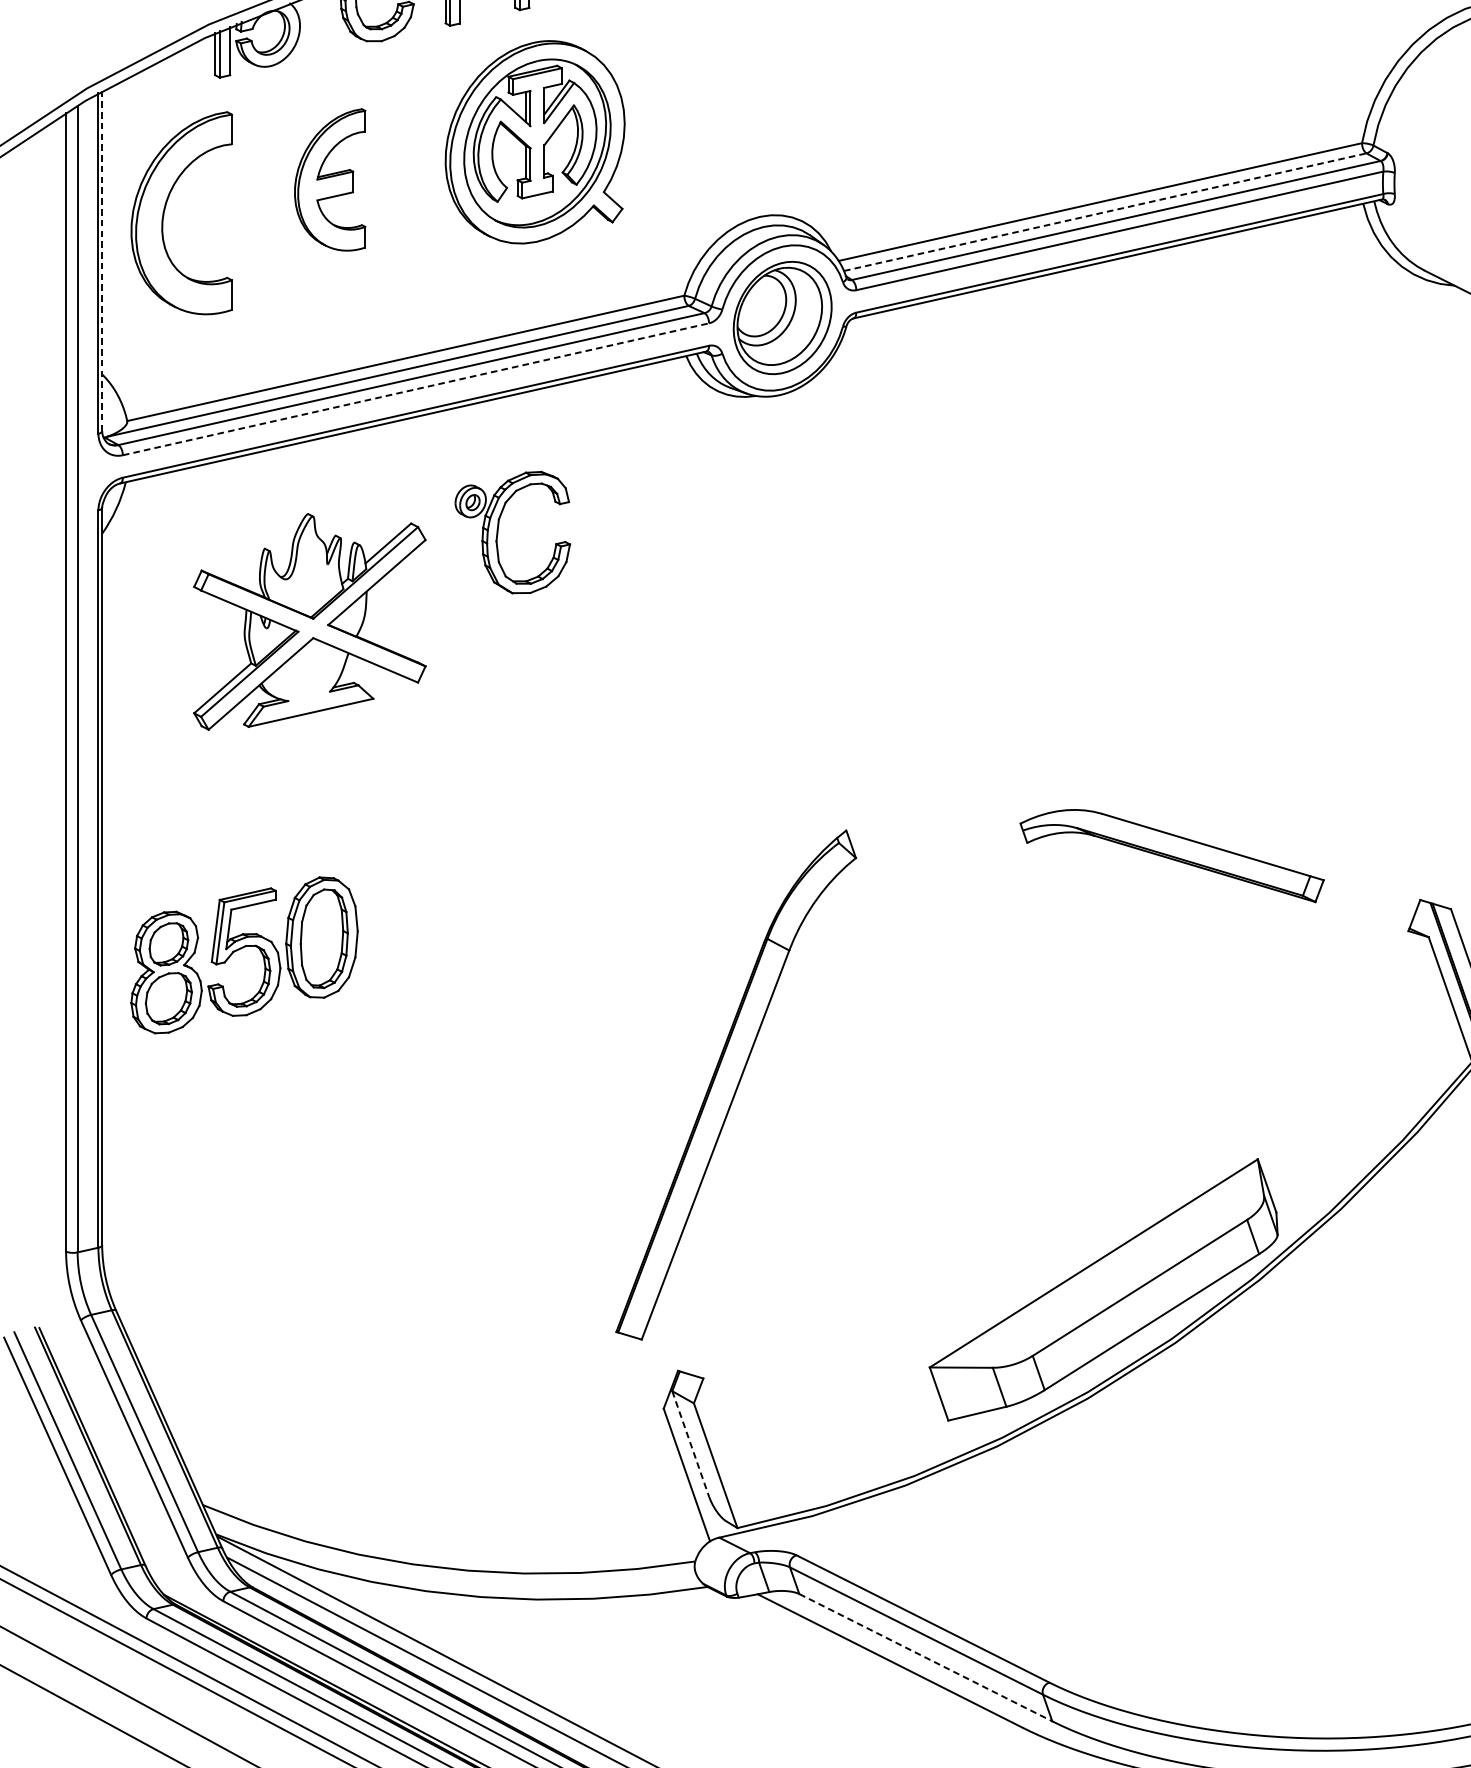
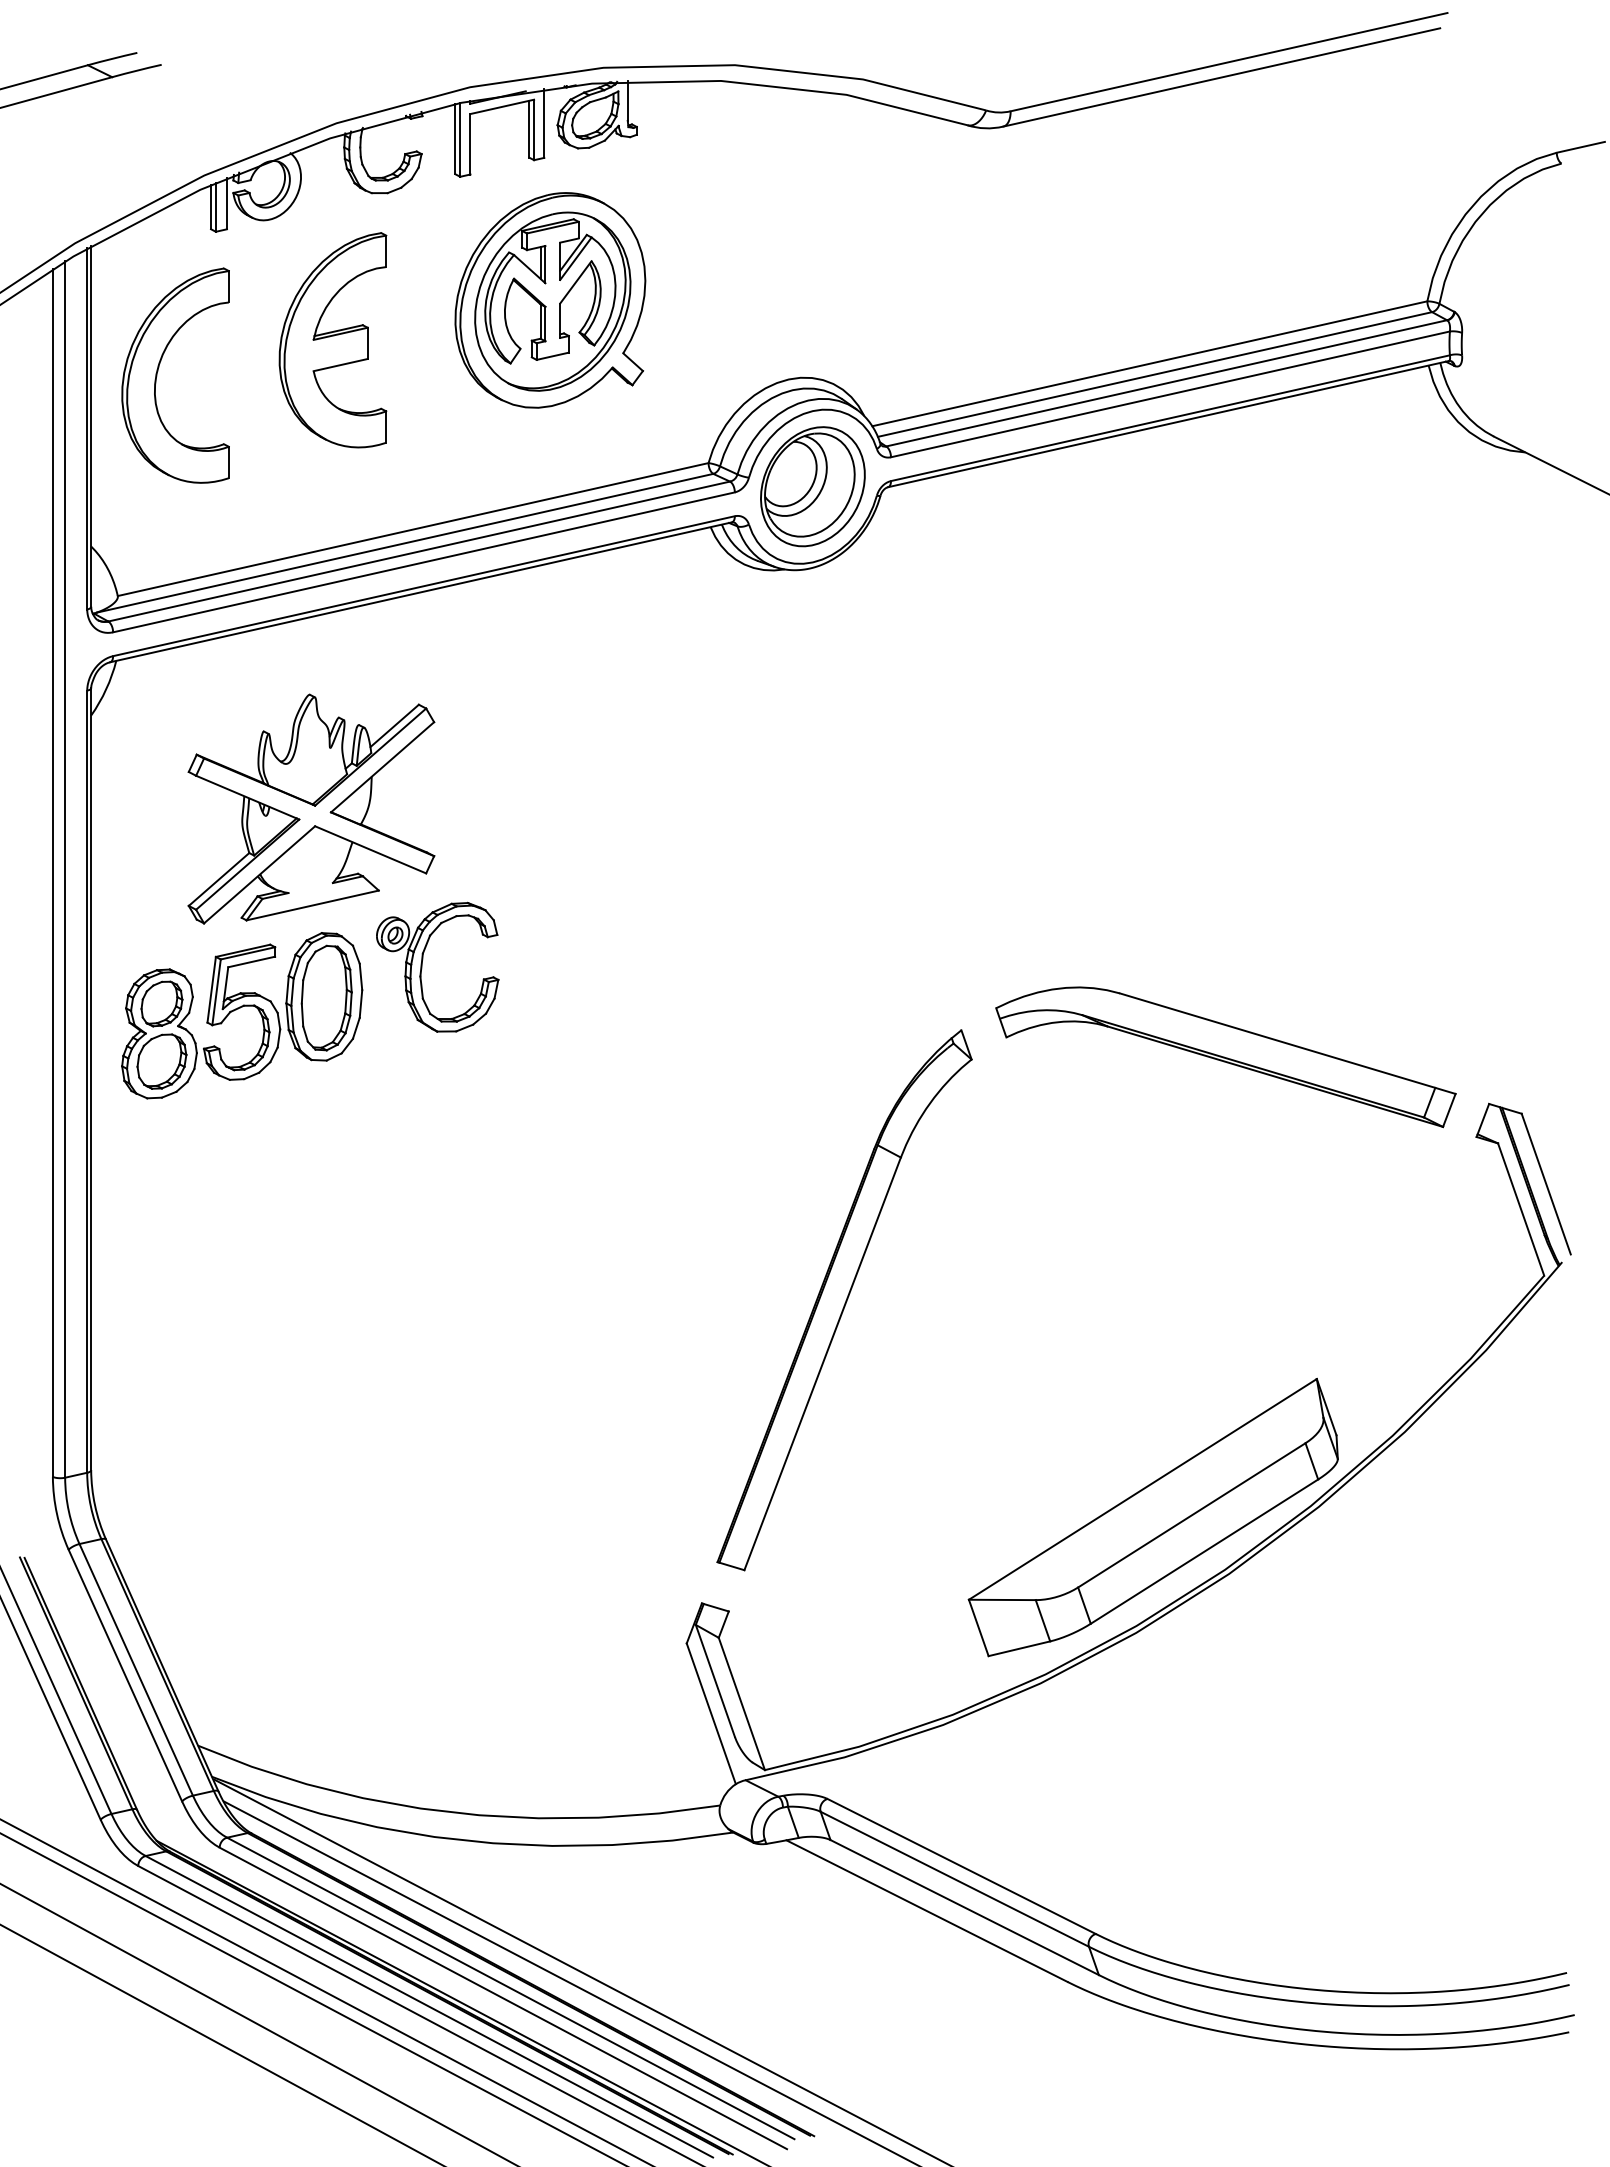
part: (329, 180) -> (332, 340), size x1.43
line: (1105, 212) -> (1155, 374), dashed -> solid
line: (102, 260) -> (91, 425), dashed -> solid
line: (415, 389) -> (423, 562), dashed -> solid
part: (498, 531) -> (422, 966), moved
part: (1171, 856) -> (1225, 1057), size x1.43
part: (241, 949) -> (238, 1009), moved
part: (736, 1085) -> (844, 1300), moved
line: (690, 1444) -> (715, 1681), dashed -> solid
line: (926, 1657) -> (965, 1907), dashed -> solid

